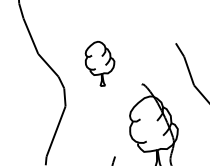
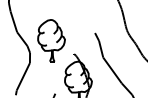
part: (100, 63) -> (51, 40), size x1.67

